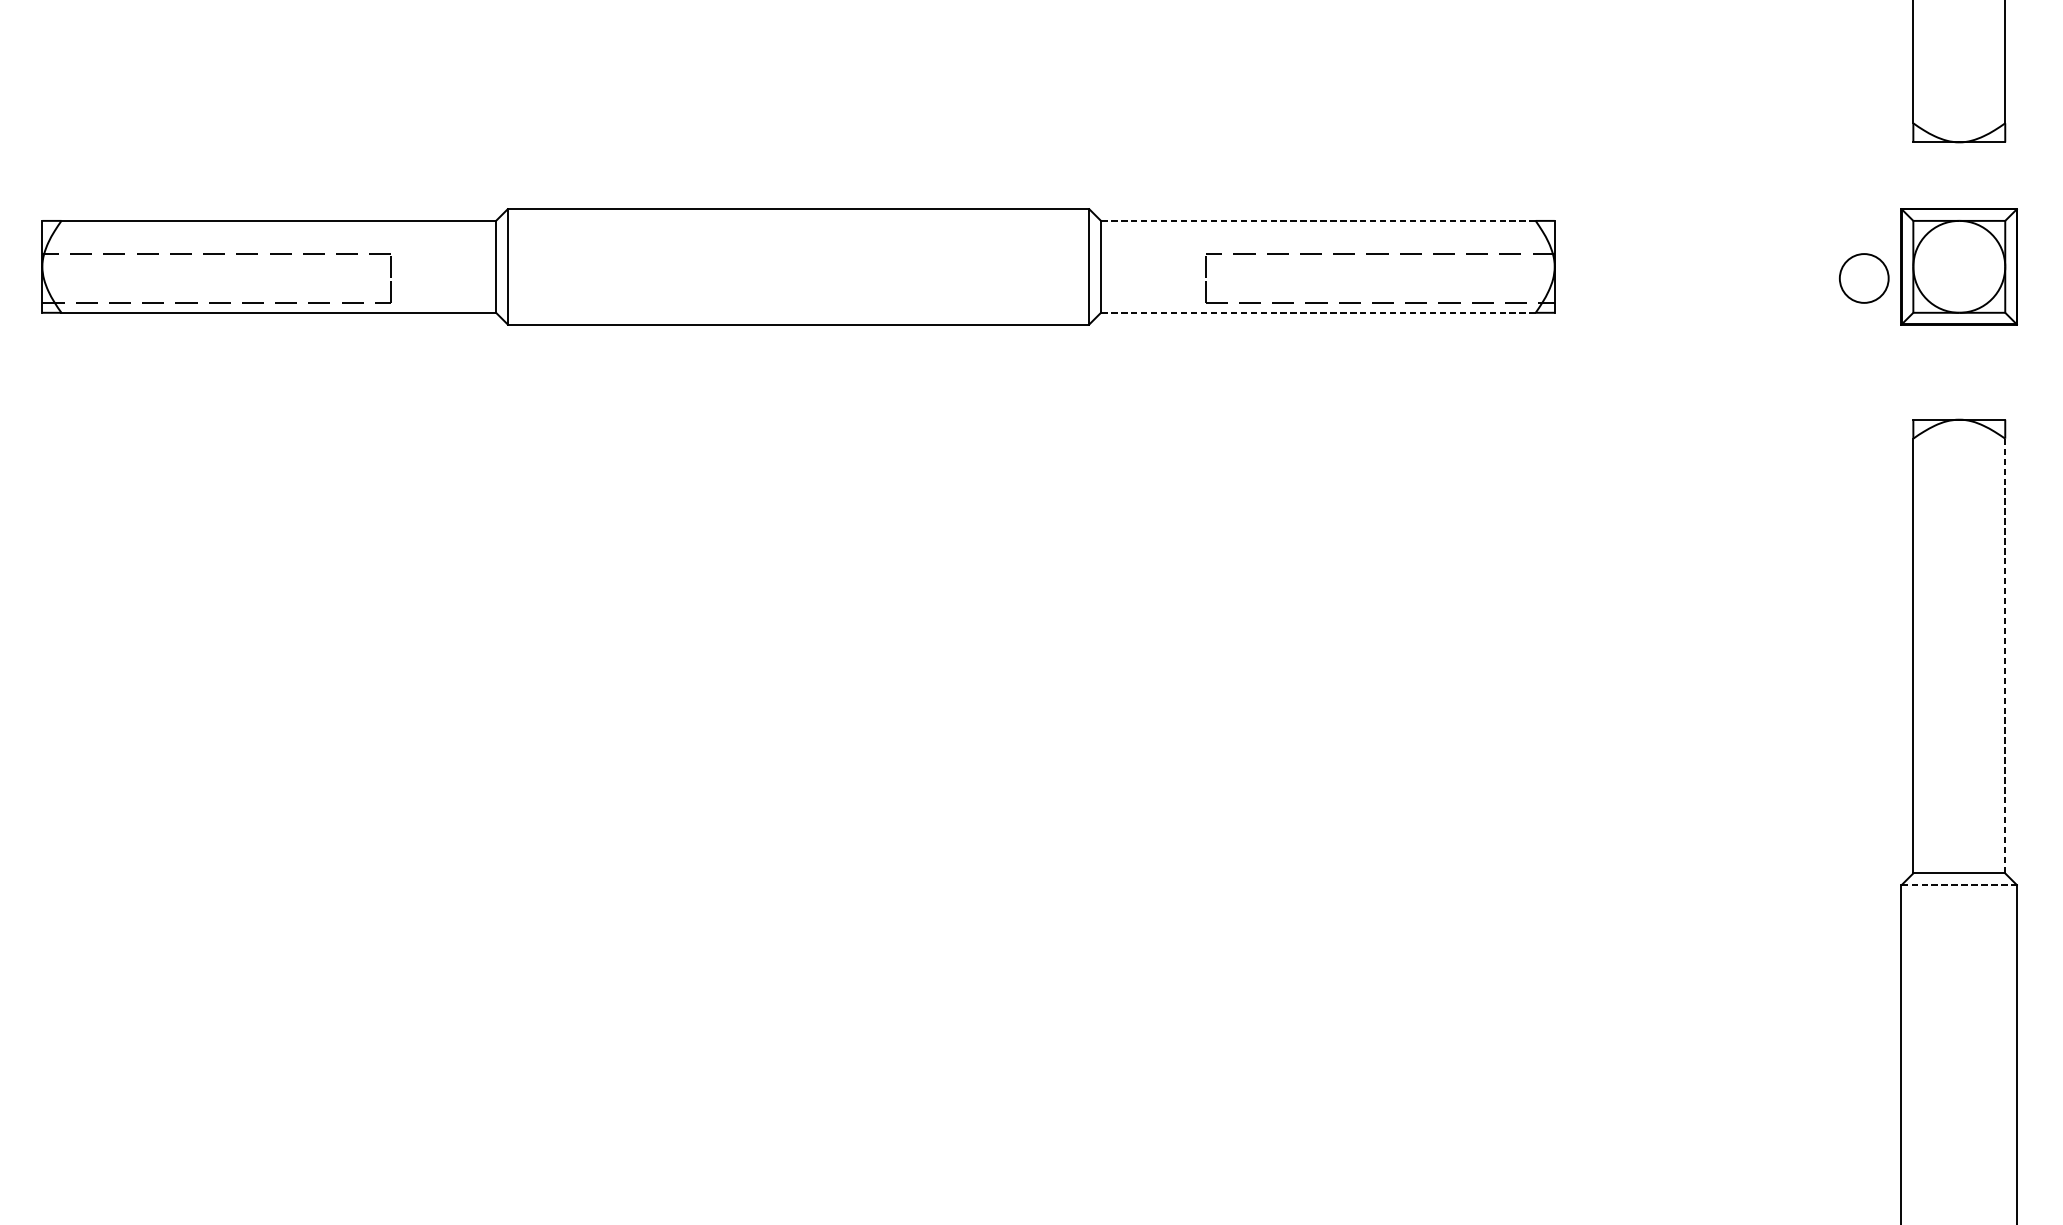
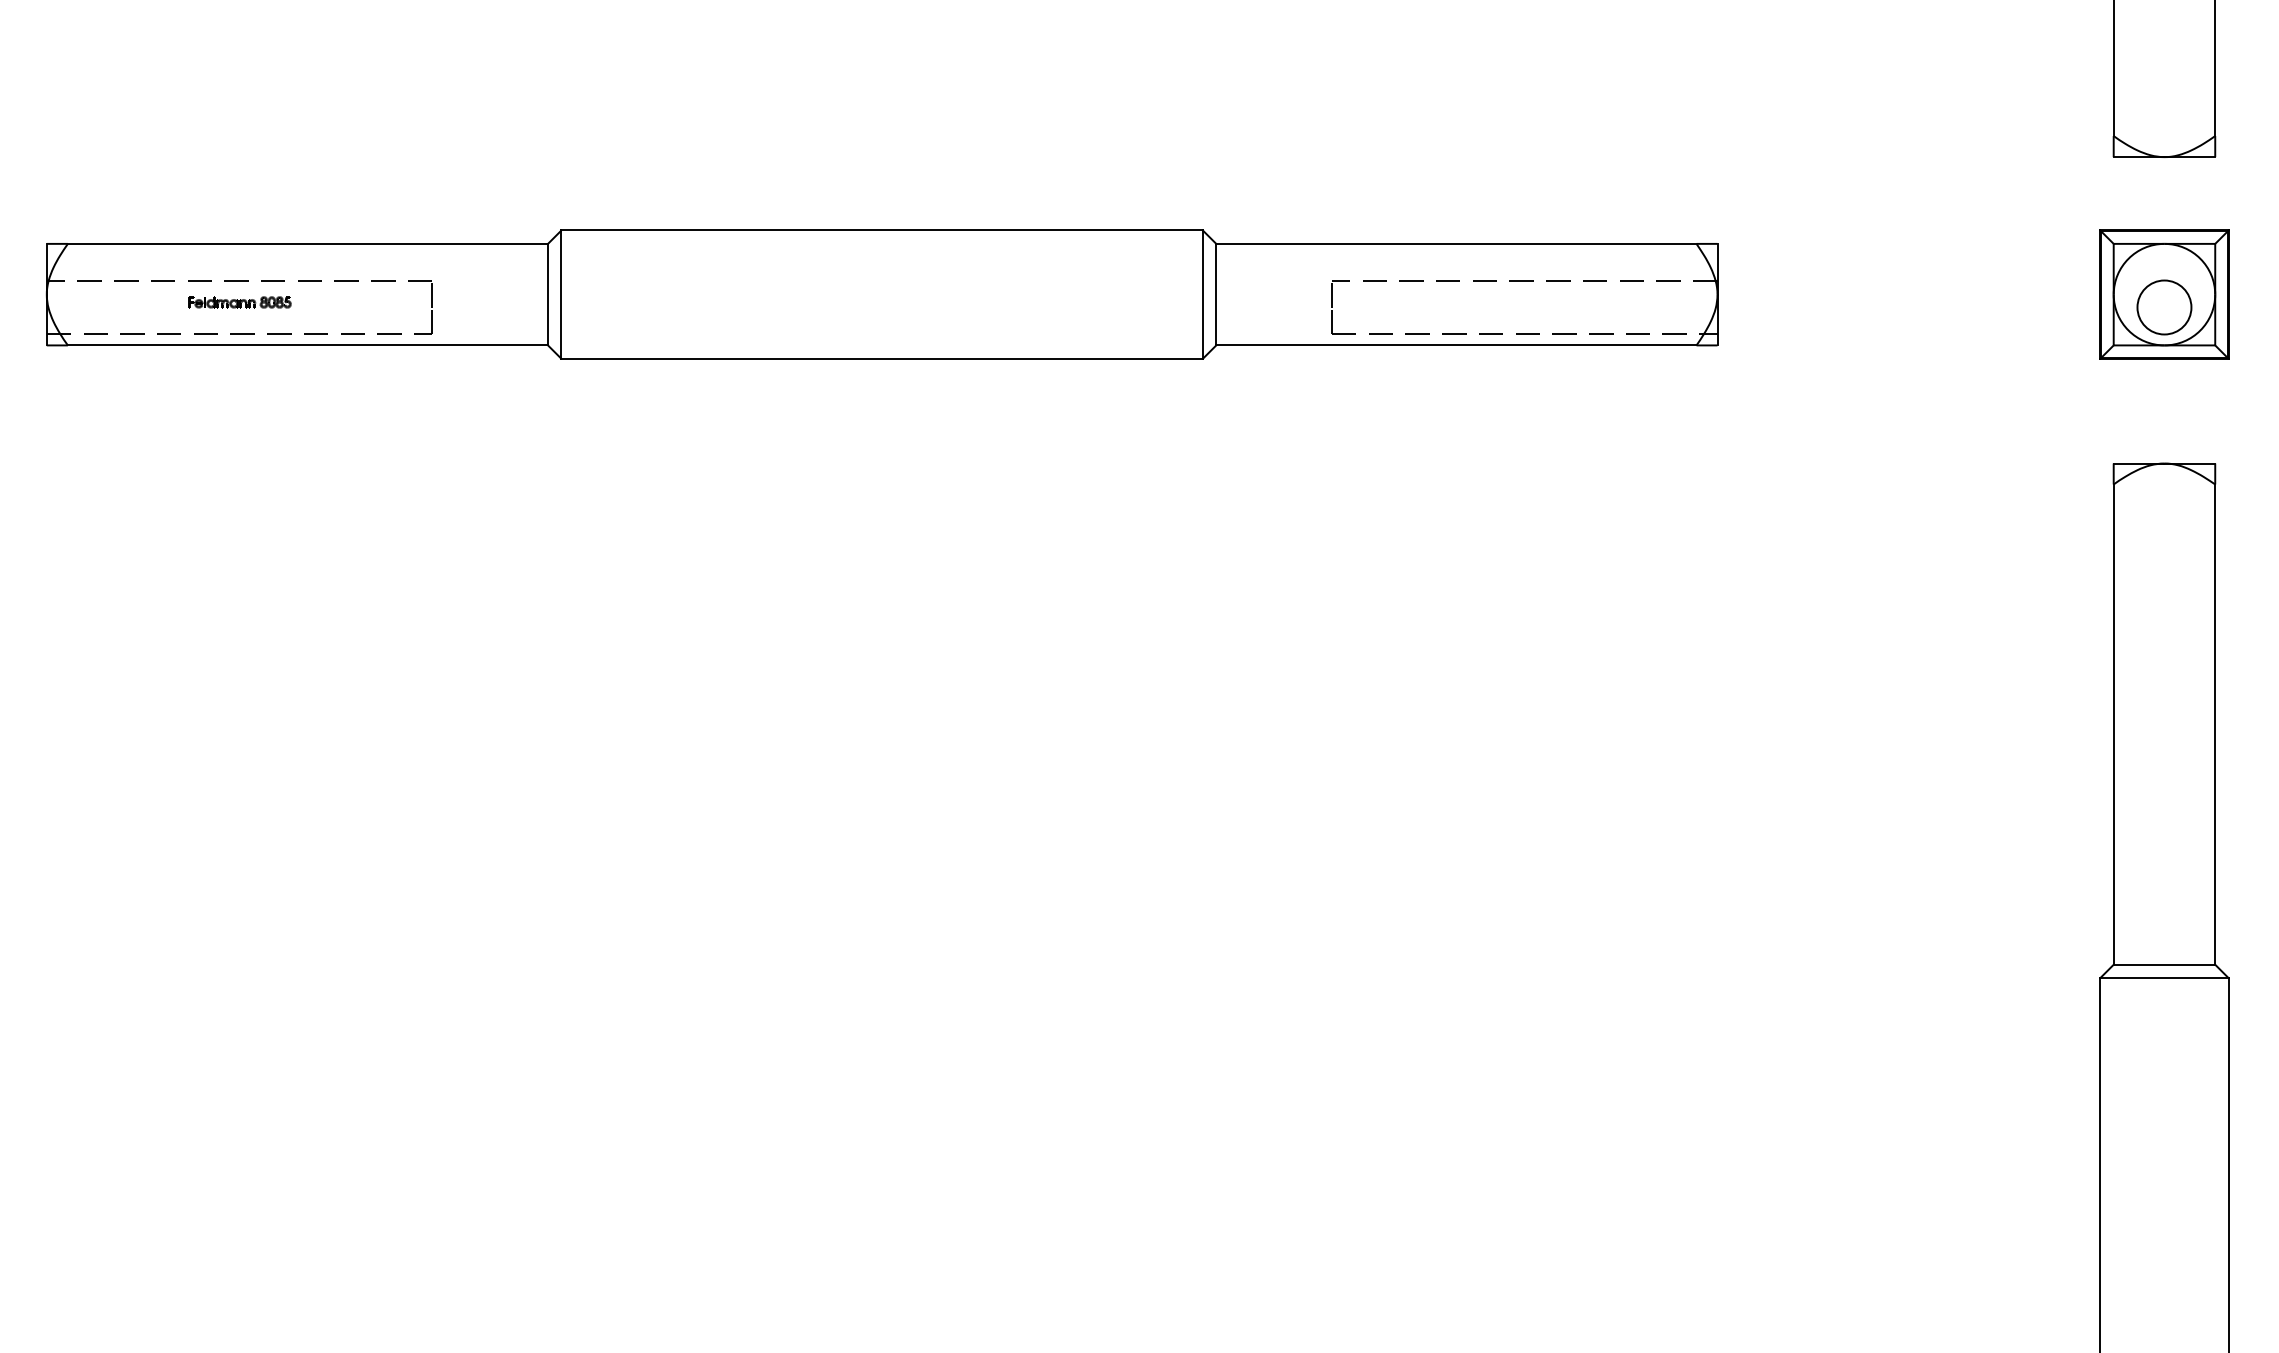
line: (1317, 220) -> (1455, 243), dashed -> solid
part: (216, 273) -> (239, 302), added
circle: (1864, 278) -> (2164, 307), moved
line: (1317, 312) -> (1455, 345), dashed -> solid
line: (2005, 656) -> (2215, 725), dashed -> solid
line: (1958, 884) -> (2163, 977), dashed -> solid

